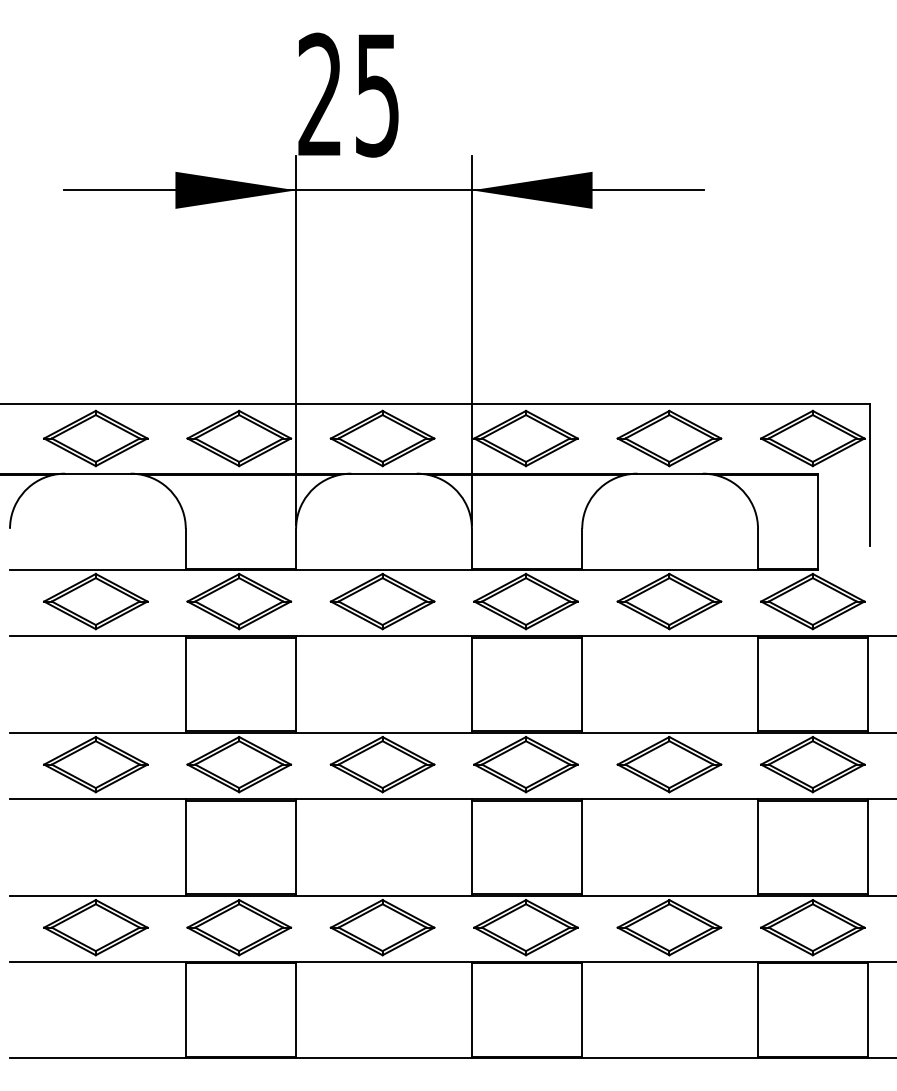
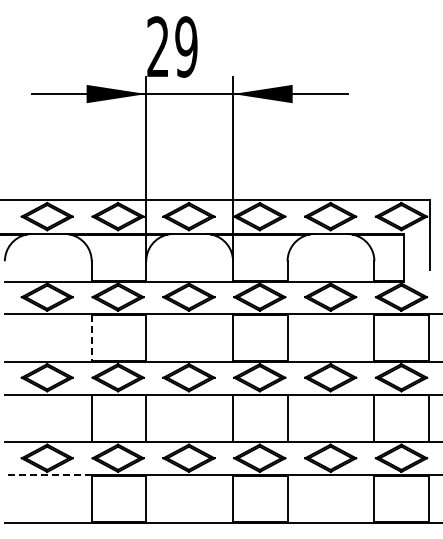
text: (377, 94) -> (186, 46), 25 -> 29
line: (185, 685) -> (91, 338), solid -> dashed
line: (96, 962) -> (47, 475), solid -> dashed

